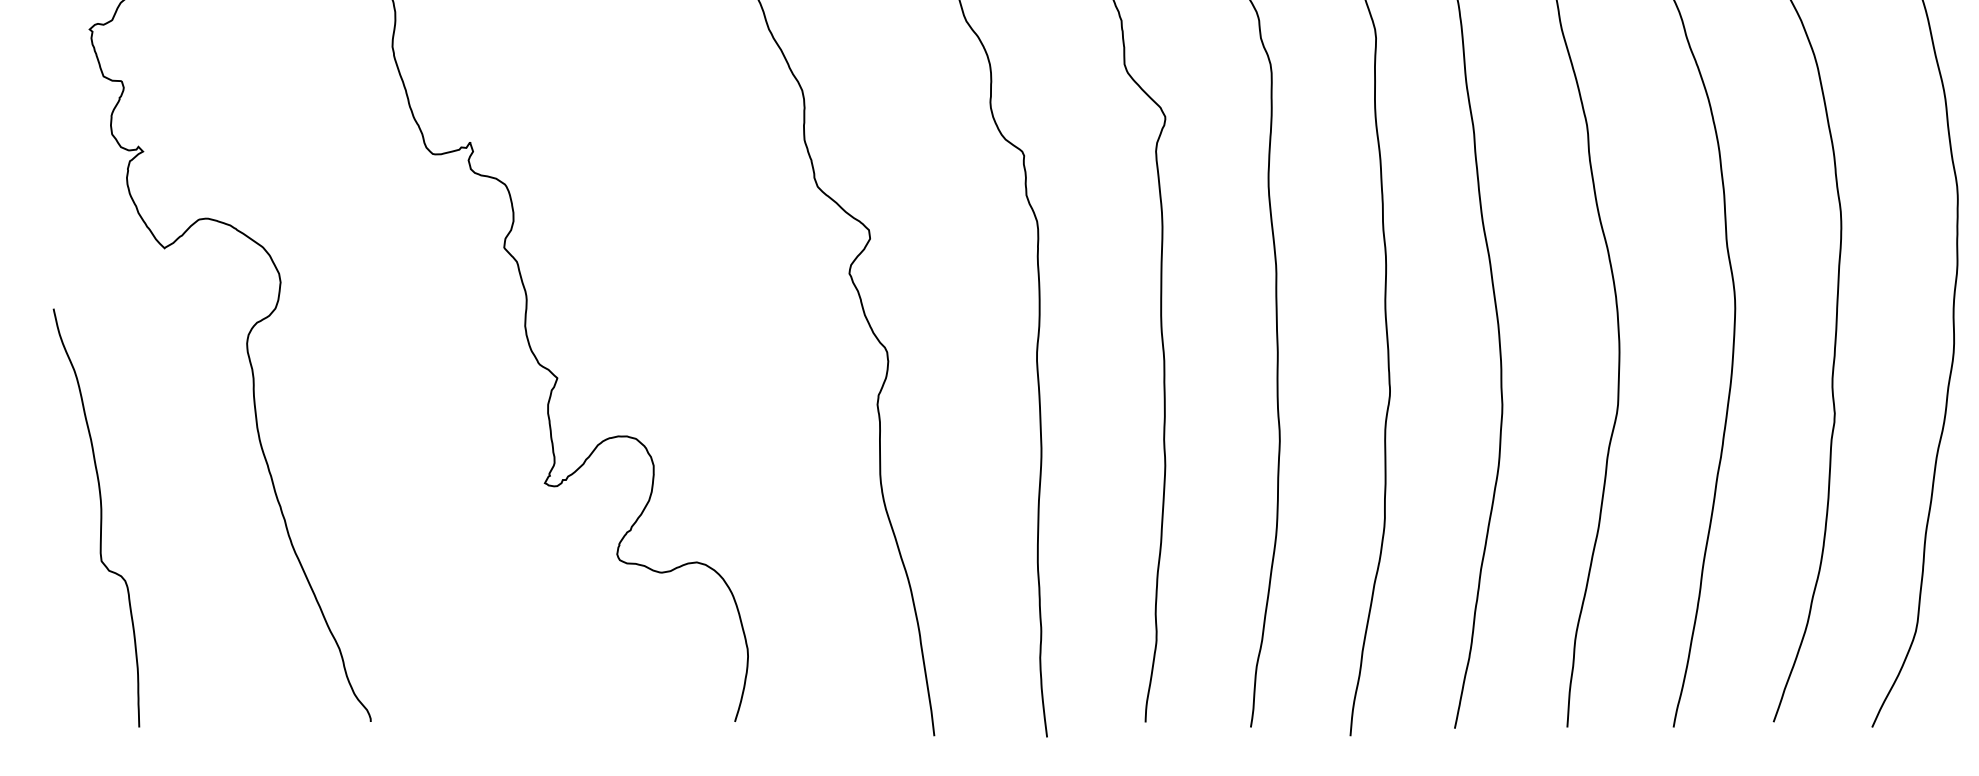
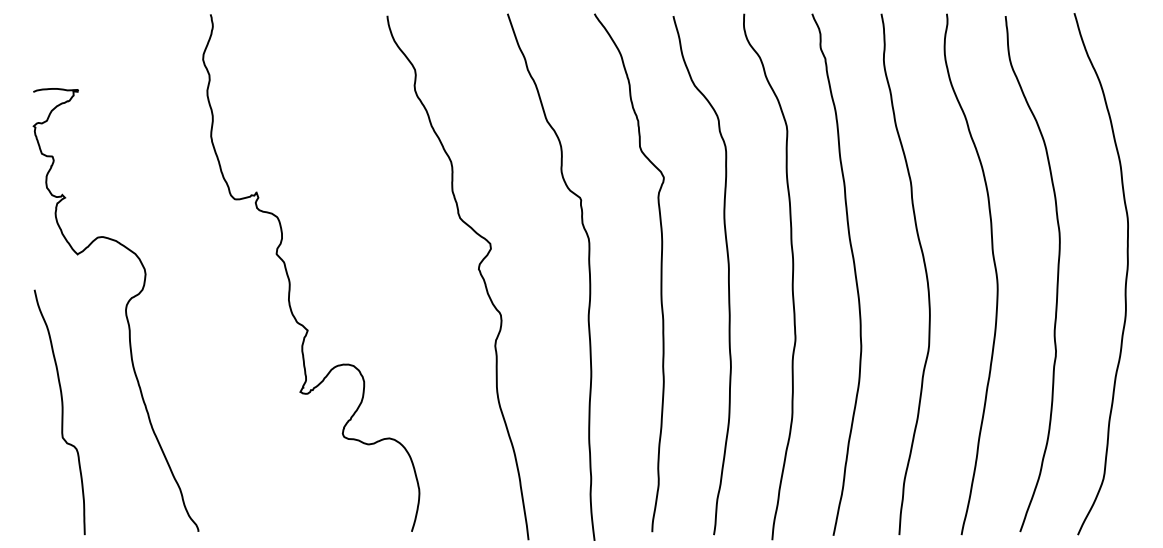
curve: (99, 518) -> (61, 412), moved

